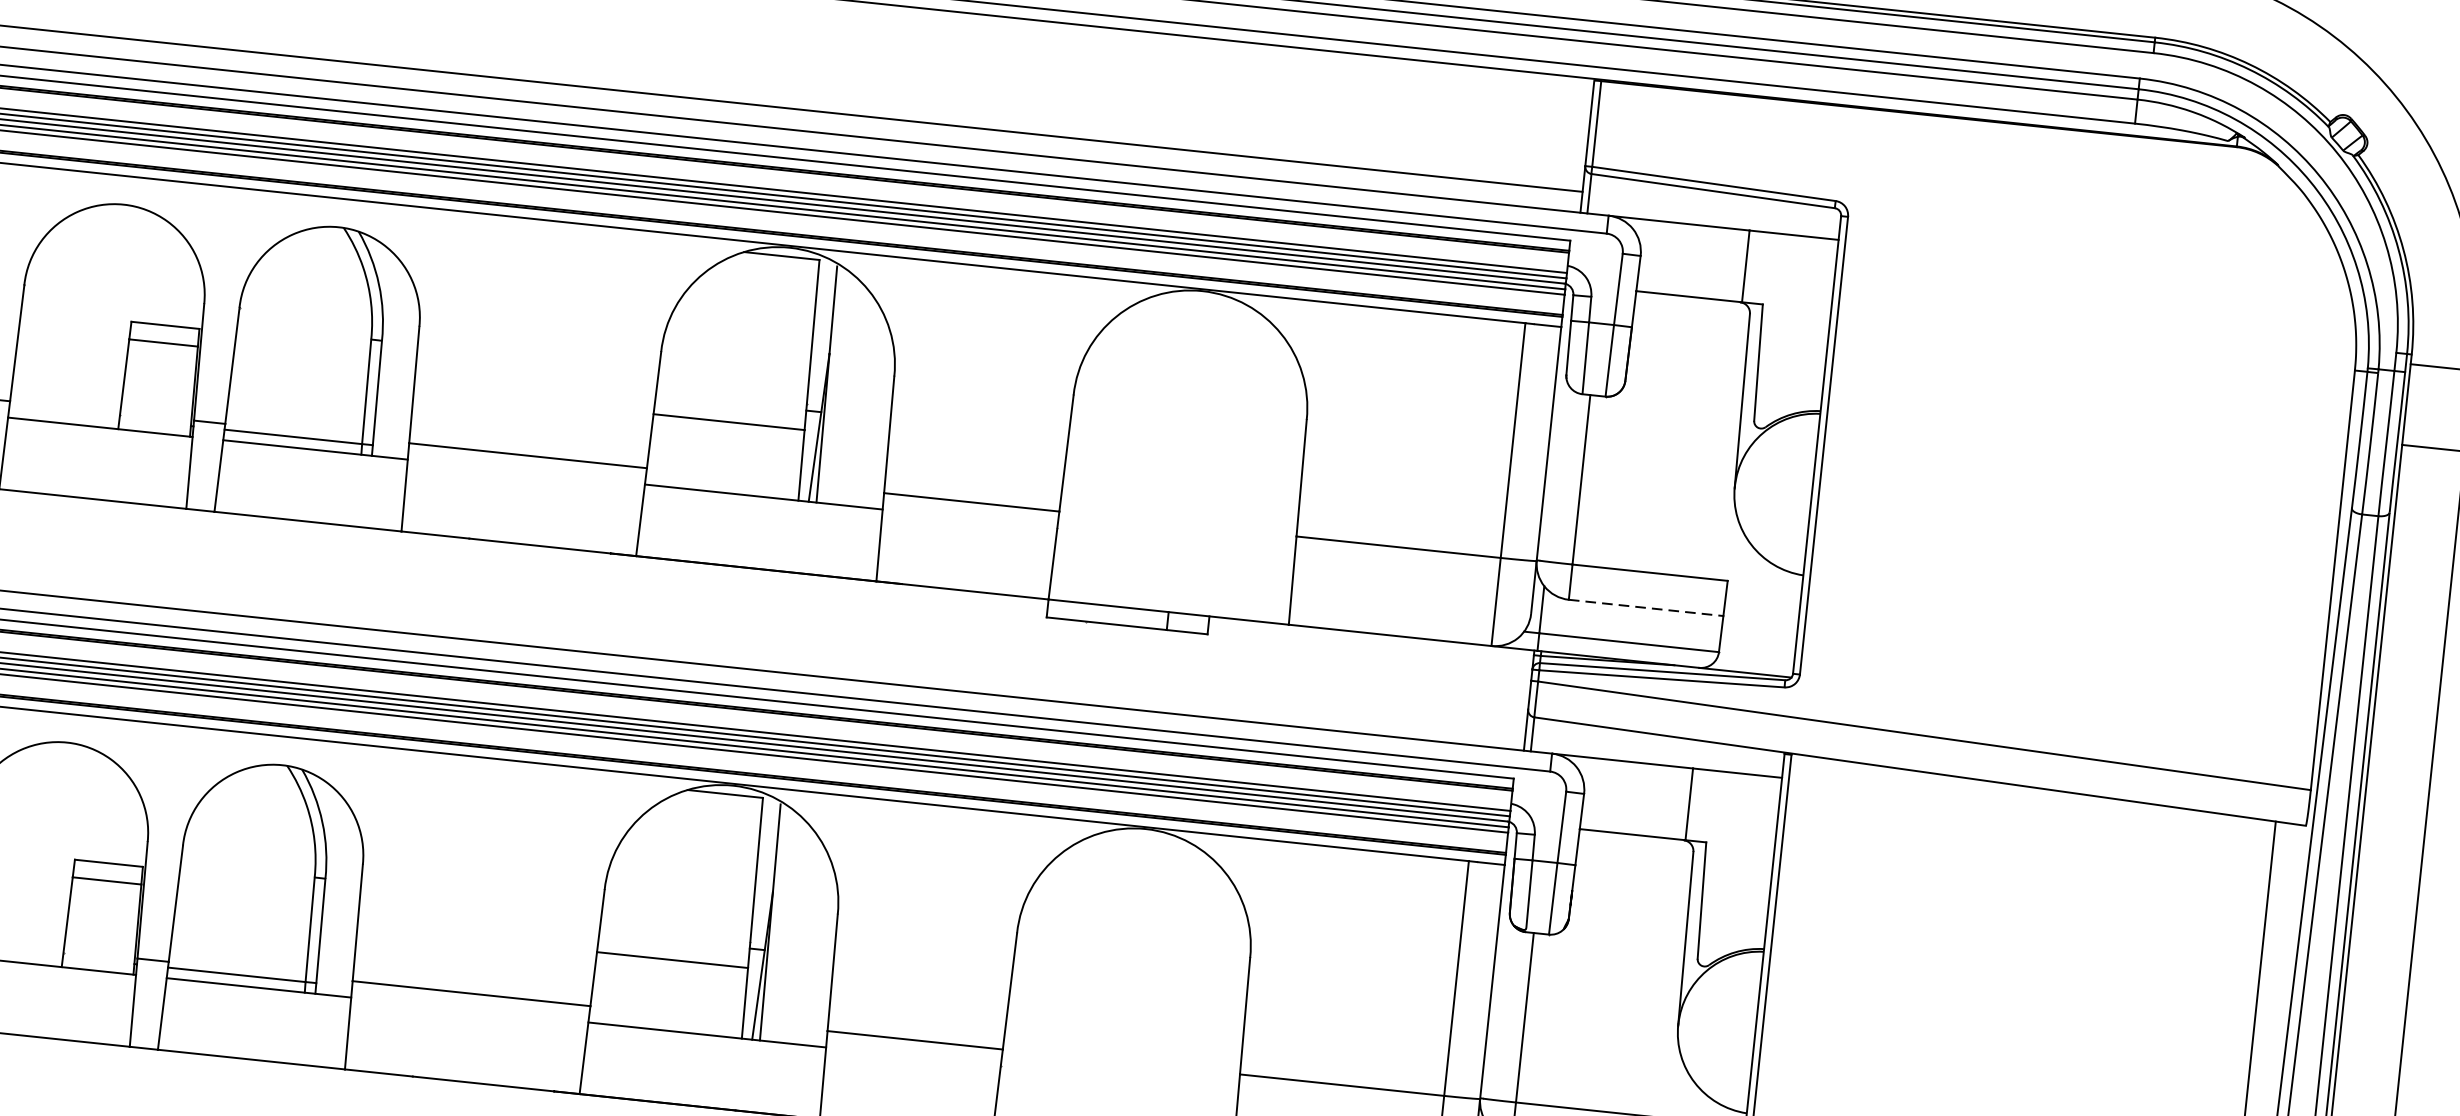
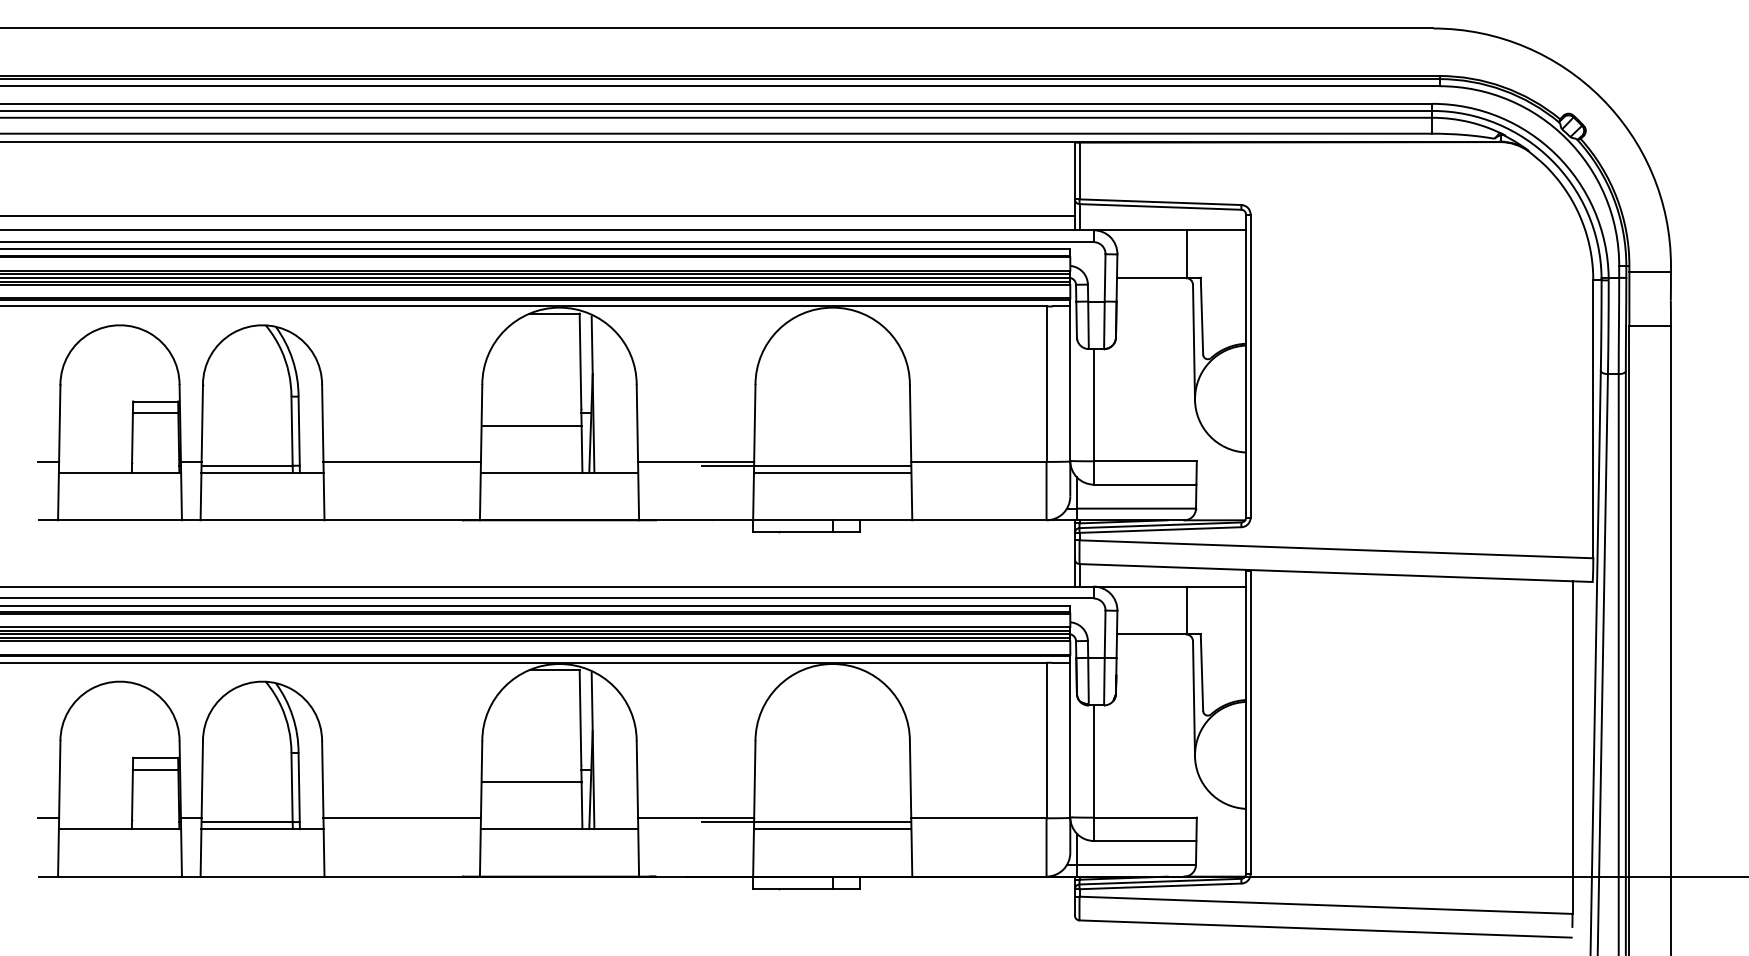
line: (1137, 525) -> (806, 465), added
line: (1175, 539) -> (832, 472), added
line: (1646, 607) -> (1145, 484), dashed -> solid
line: (1081, 1064) -> (806, 822), added
line: (1119, 1078) -> (832, 829), added

